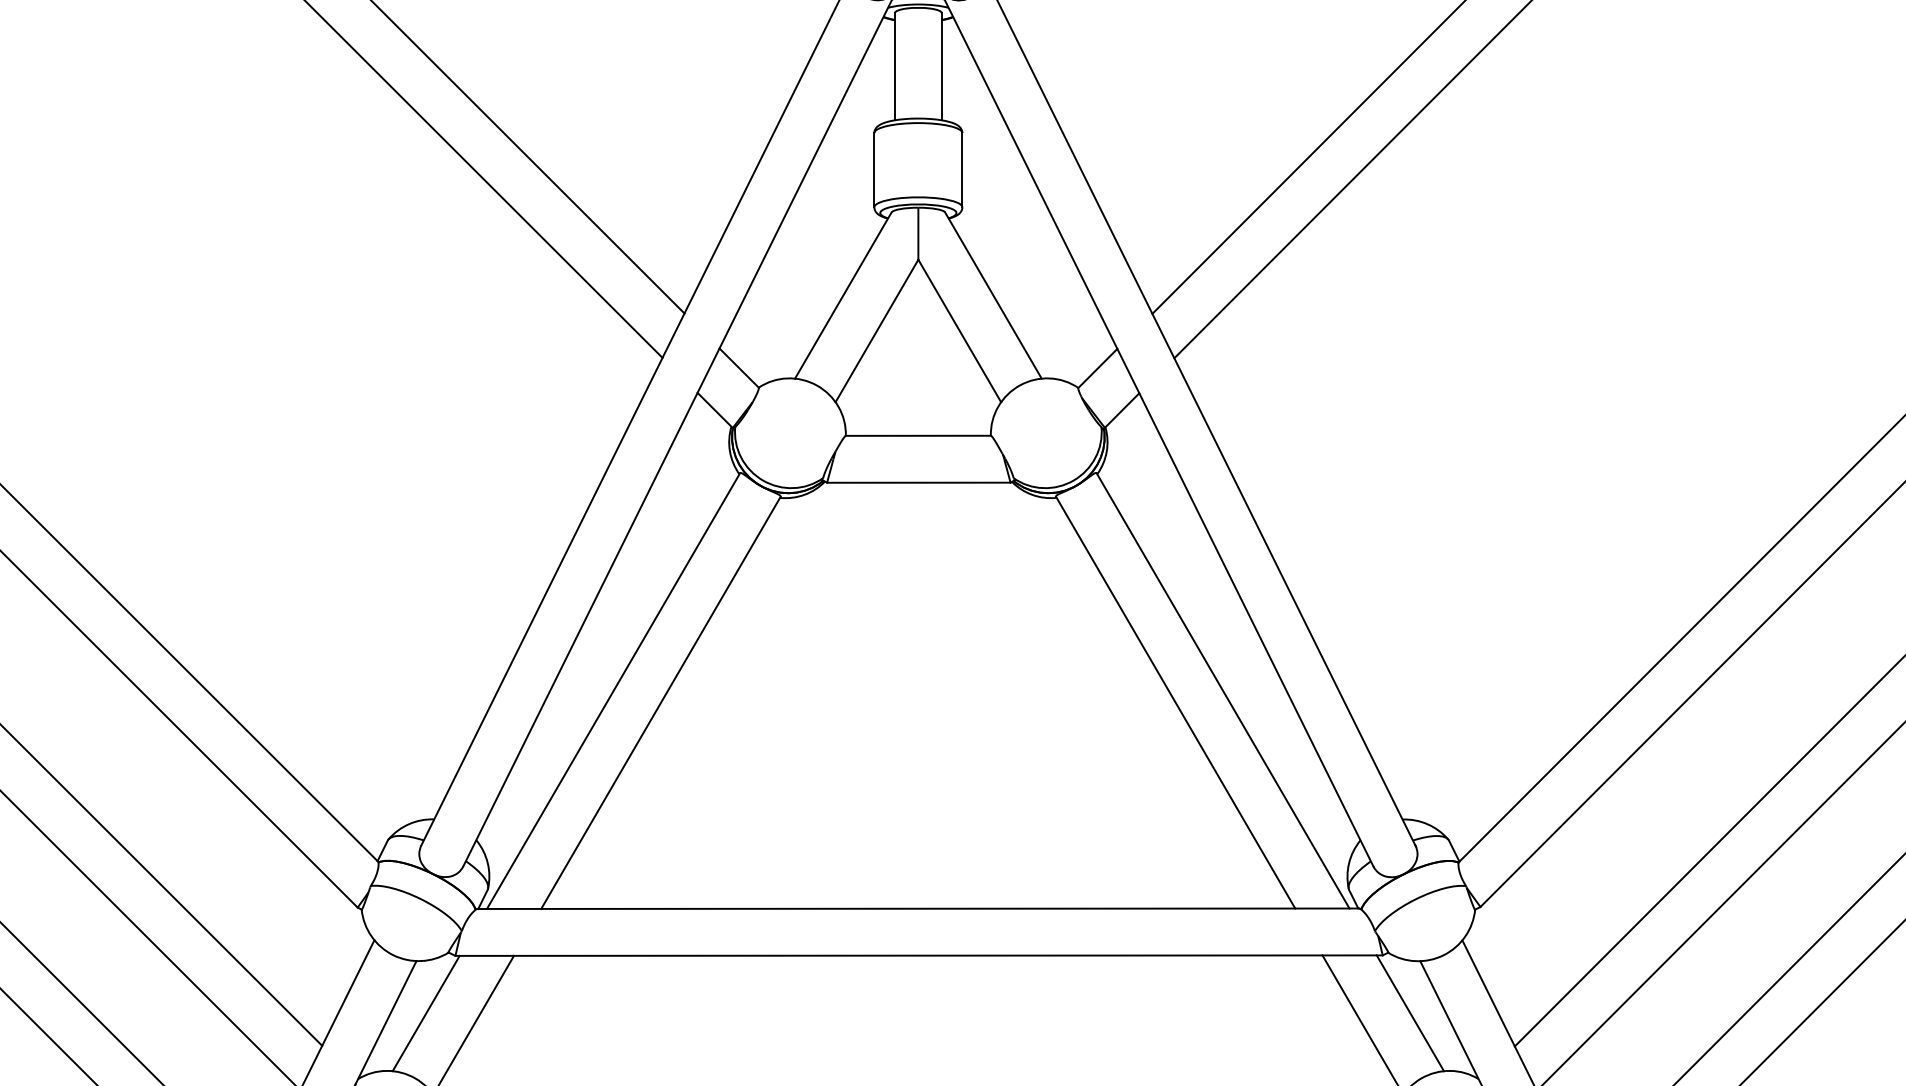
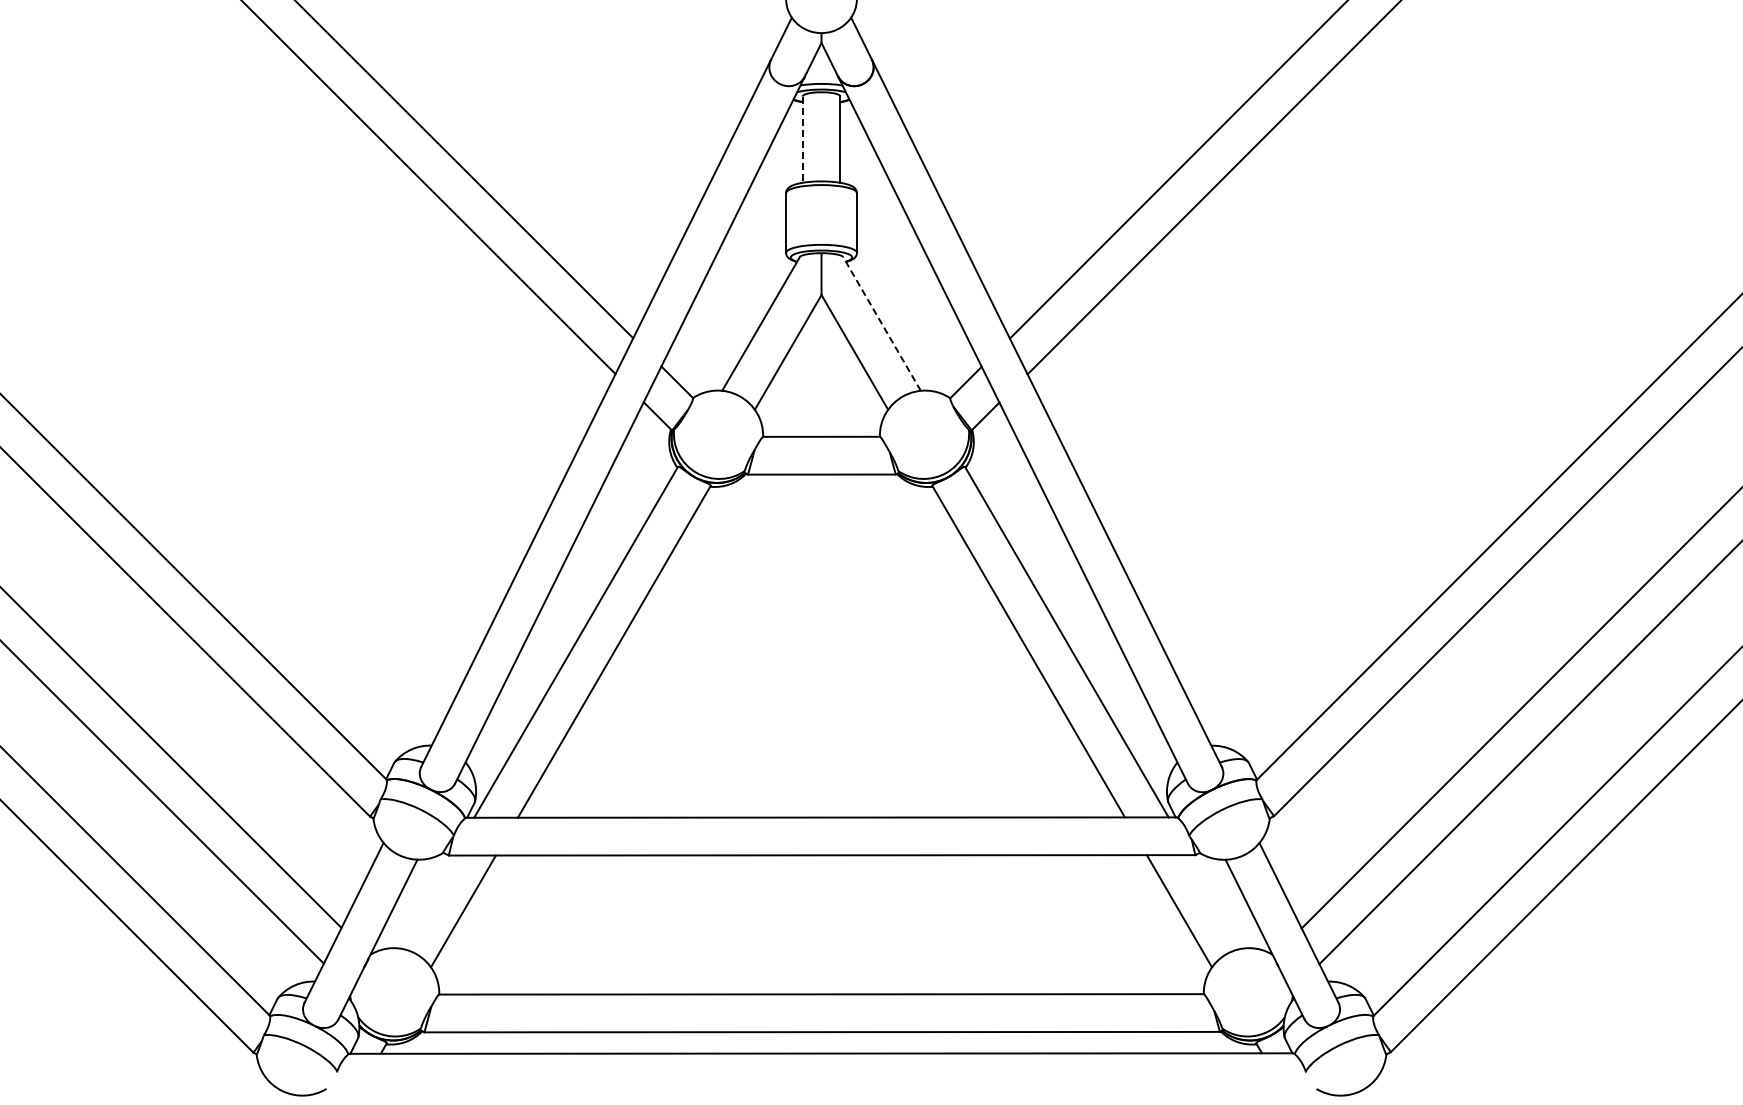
line: (894, 67) -> (802, 140), solid -> dashed
line: (992, 295) -> (881, 323), solid -> dashed
line: (426, 1012) -> (425, 901), removed
line: (1410, 1012) -> (1217, 901), removed

